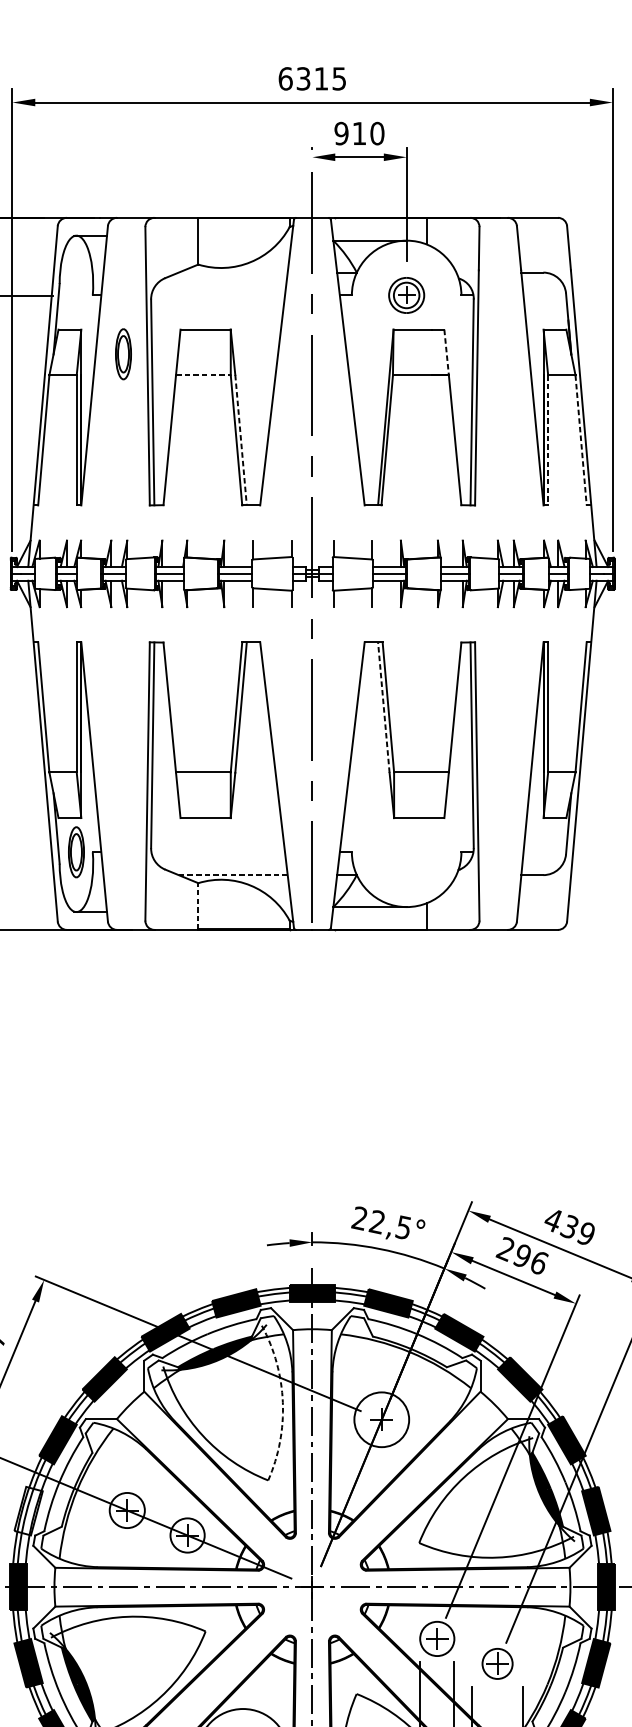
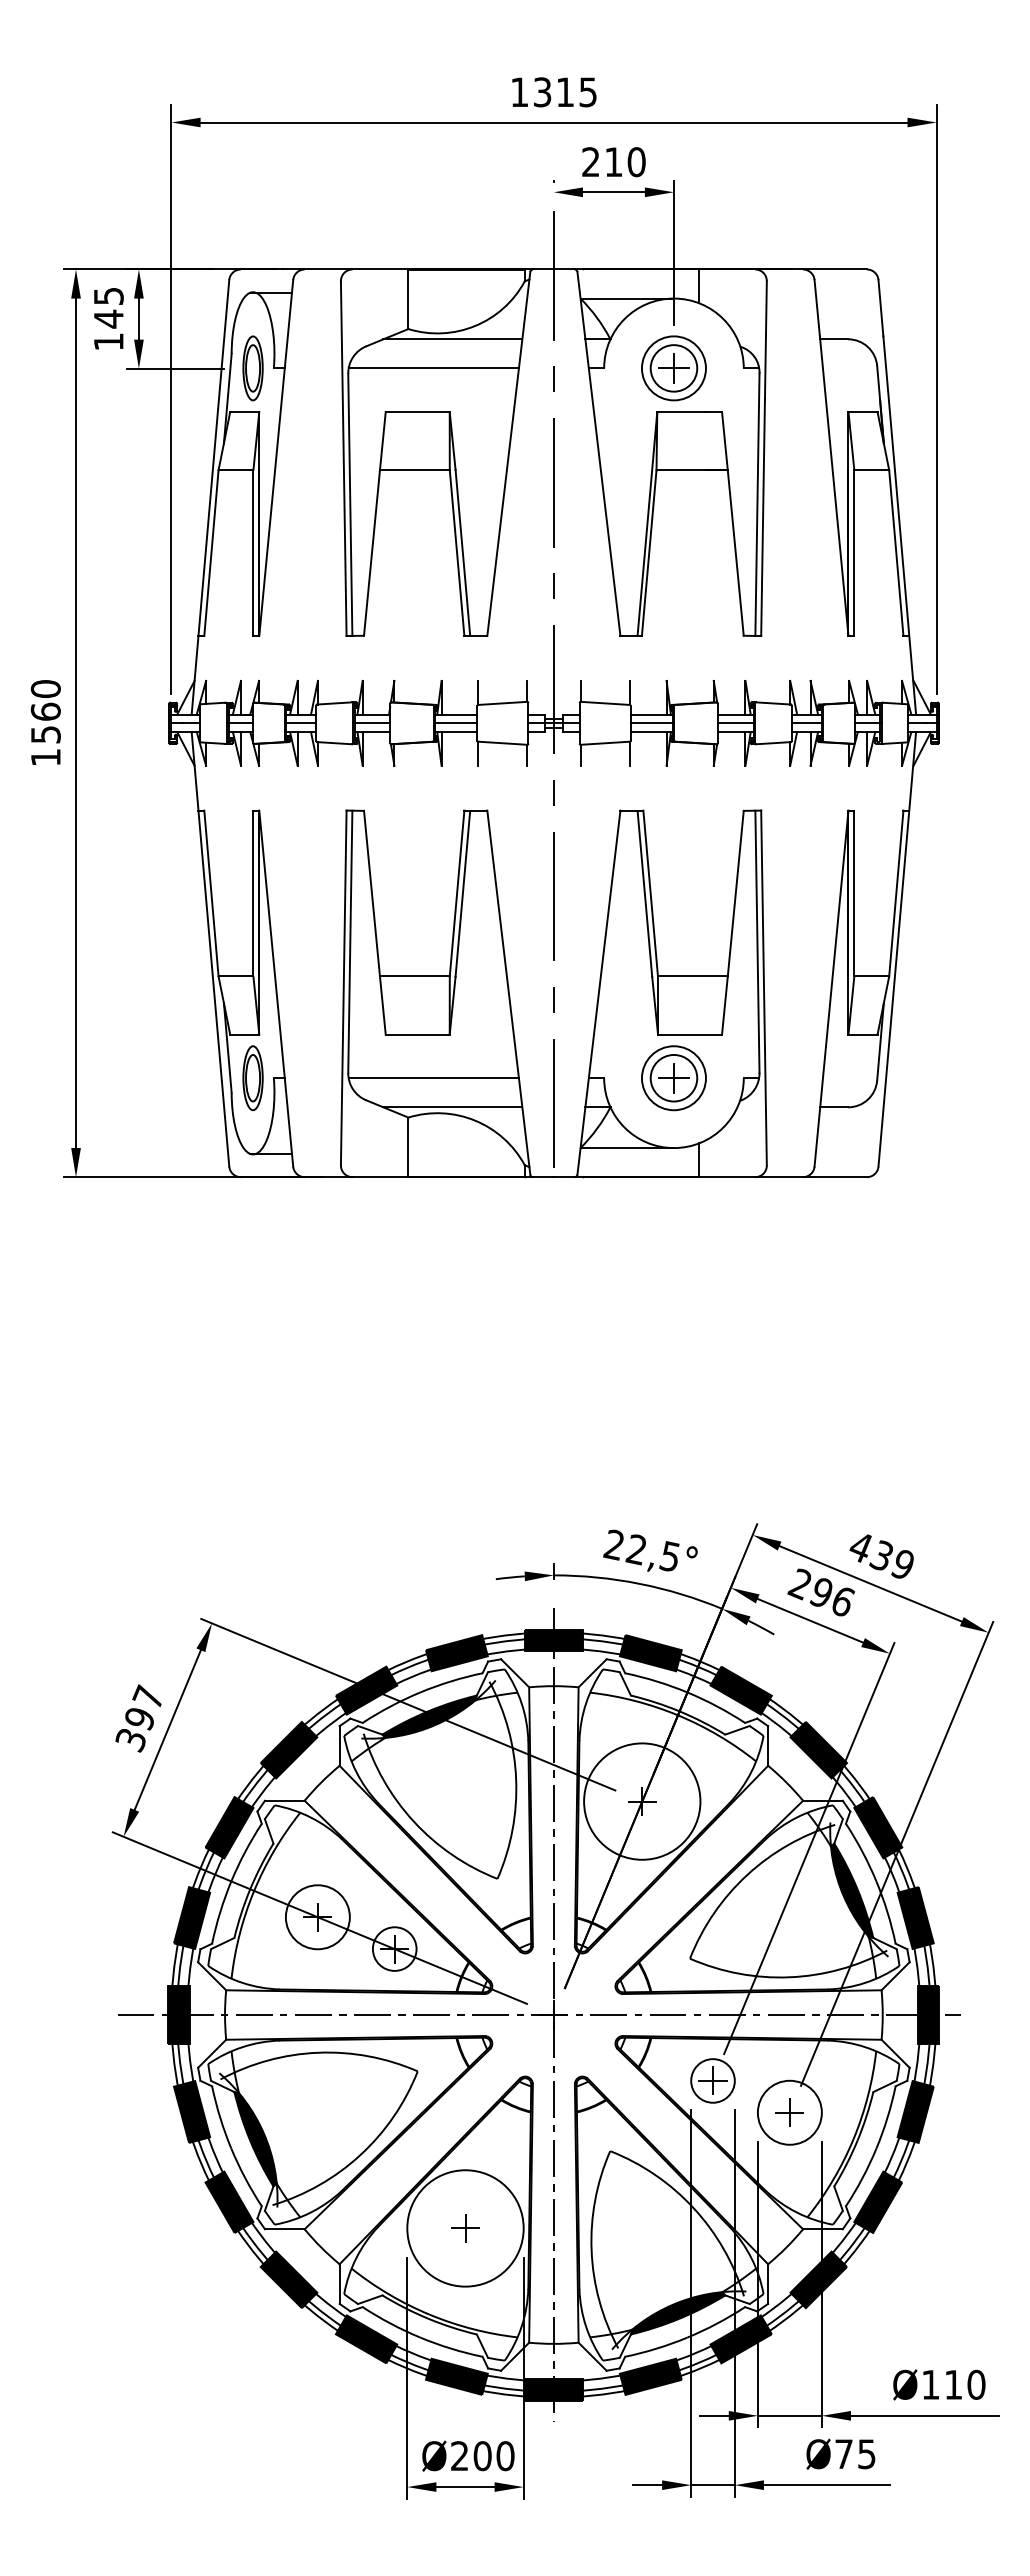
text: (285, 79) -> (519, 92), 6315 -> 1315
text: (341, 133) -> (590, 162), 910 -> 210
line: (232, 272) -> (452, 339), added
line: (218, 295) -> (433, 368), added
part: (406, 295) -> (673, 368), size x1.43
line: (446, 352) -> (724, 441), dashed -> solid
part: (123, 354) -> (252, 368), moved
line: (203, 375) -> (414, 470), dashed -> solid
line: (240, 440) -> (462, 553), dashed -> solid
line: (548, 440) -> (854, 553), dashed -> solid
line: (581, 440) -> (896, 553), dashed -> solid
line: (383, 707) -> (644, 893), dashed -> solid
line: (218, 852) -> (433, 1078), added
part: (406, 852) -> (673, 1078), added
line: (233, 875) -> (453, 1107), dashed -> solid
line: (198, 906) -> (408, 1147), dashed -> solid
arc: (283, 1402) -> (516, 1779), dashed -> solid
circle: (381, 1419) -> (642, 1801), size x1.67
fill: (28, 1510) -> (191, 1917), added
circle: (127, 1510) -> (317, 1917), size x1.43
circle: (497, 1663) -> (789, 2112), size x1.67

